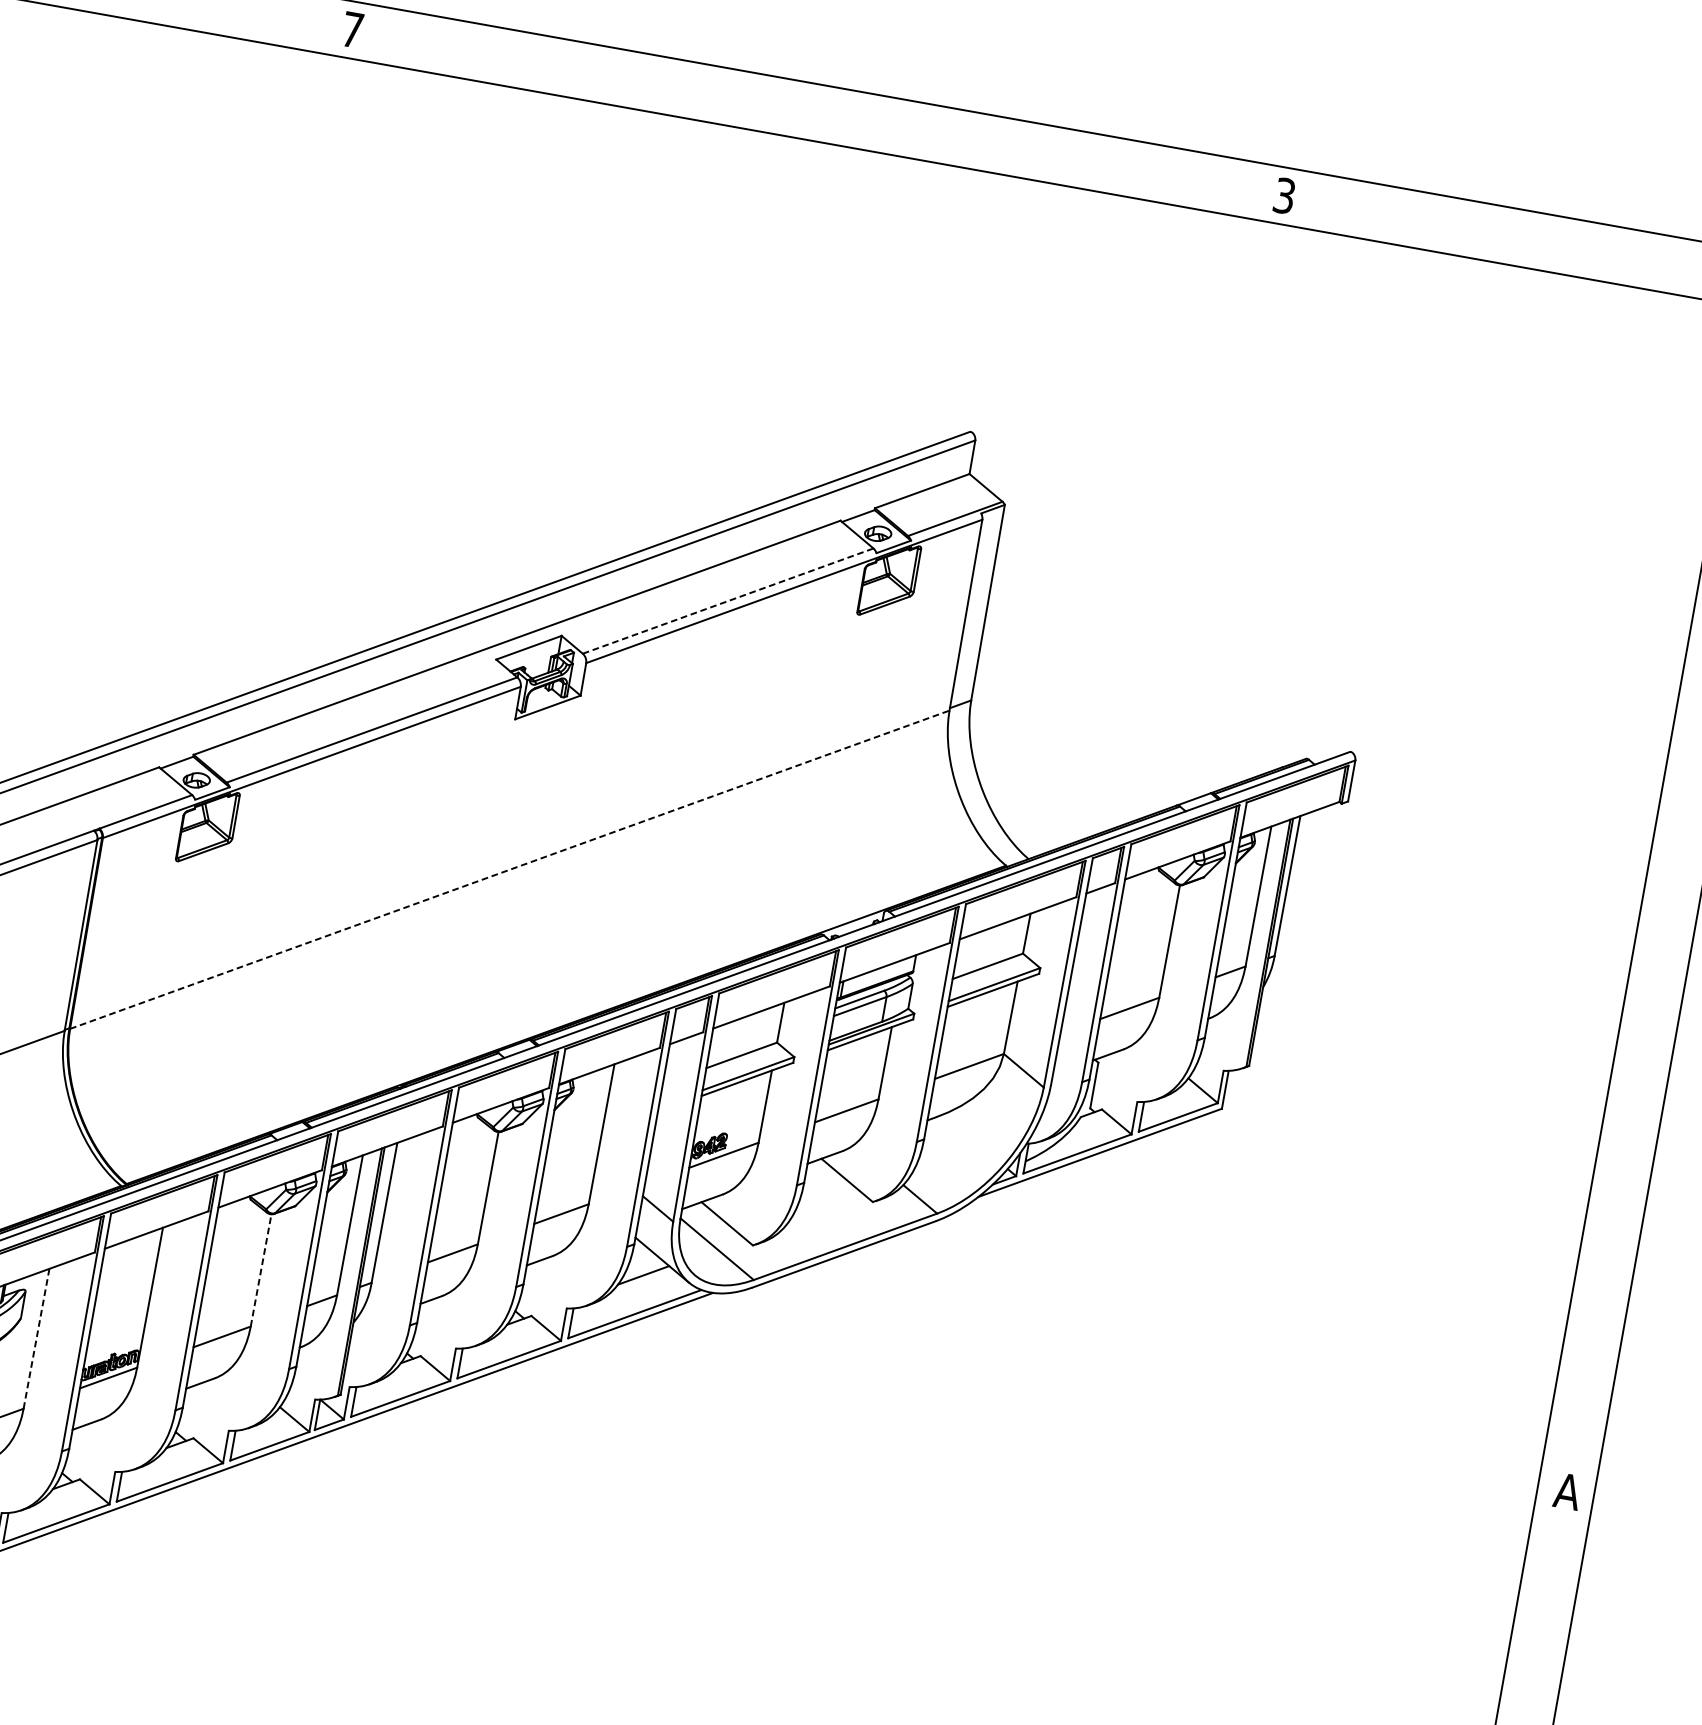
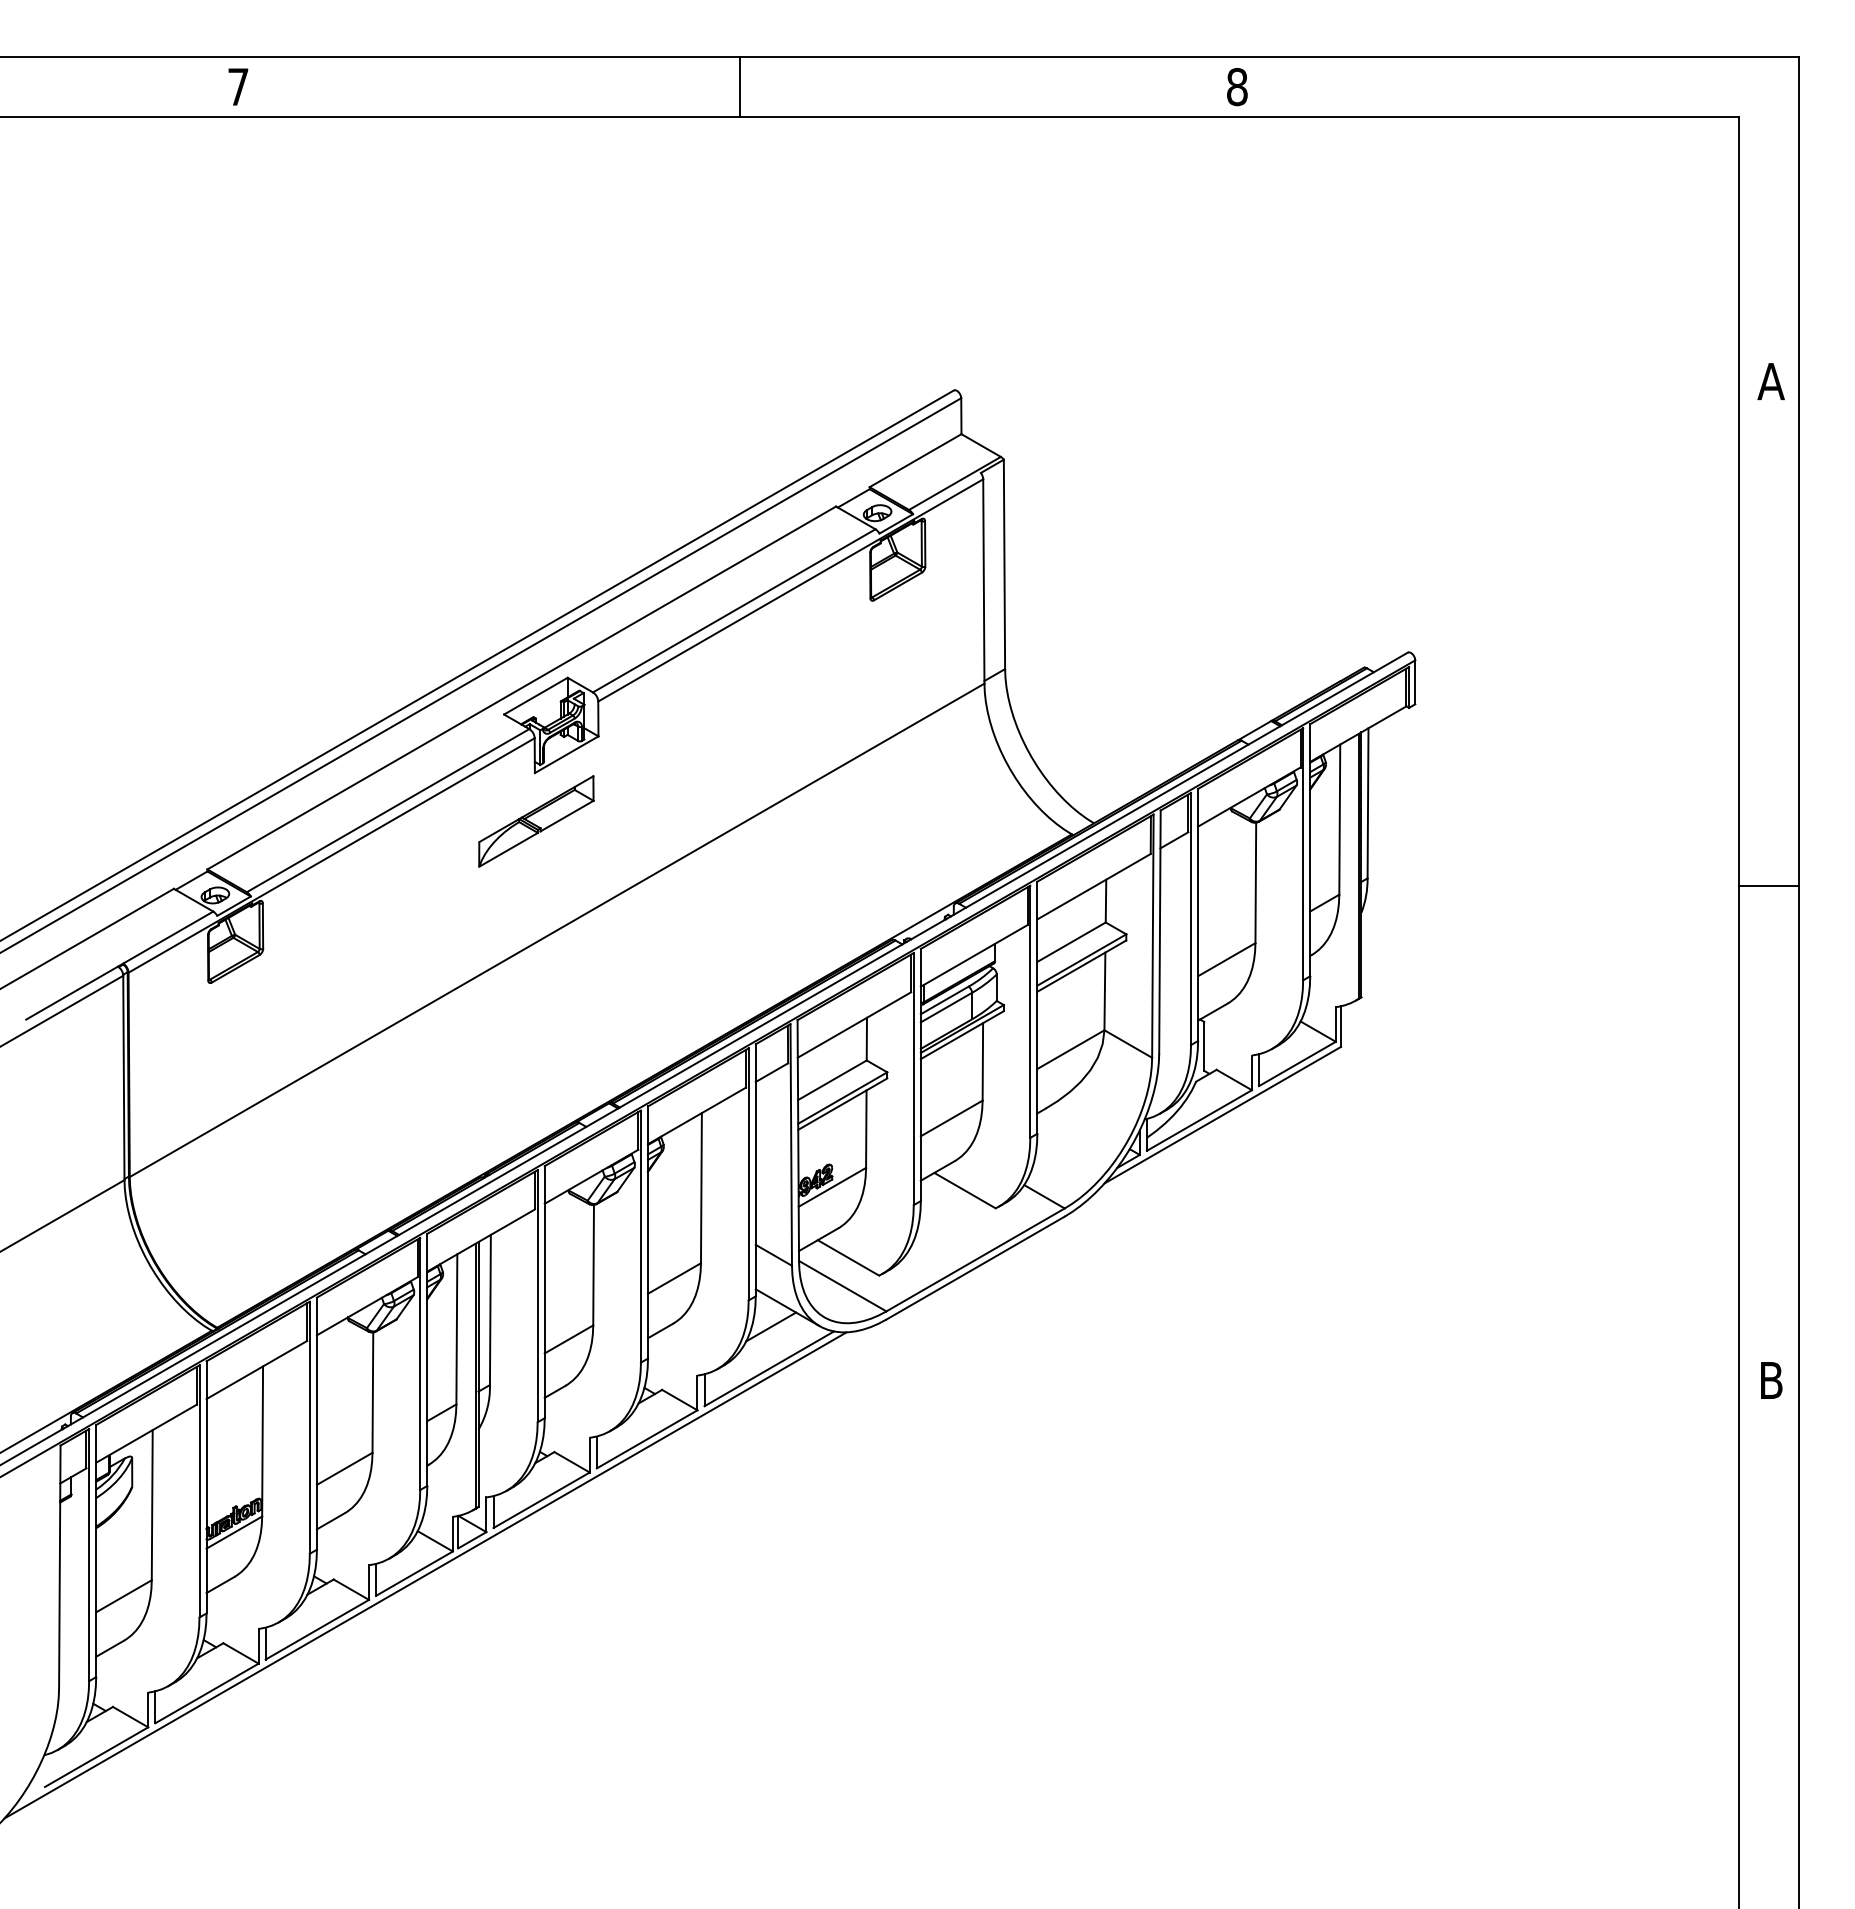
line: (821, 113) -> (740, 87), added
text: (1284, 196) -> (1237, 87), 3 -> 8
line: (728, 600) -> (734, 610), dashed -> solid
part: (508, 764) -> (536, 821), added
line: (510, 869) -> (557, 930), dashed -> solid
line: (1648, 1030) -> (1769, 886), added
line: (260, 1270) -> (372, 1392), dashed -> solid
line: (36, 1338) -> (152, 1504), dashed -> solid
text: (1567, 1491) -> (1770, 1380), A -> B

